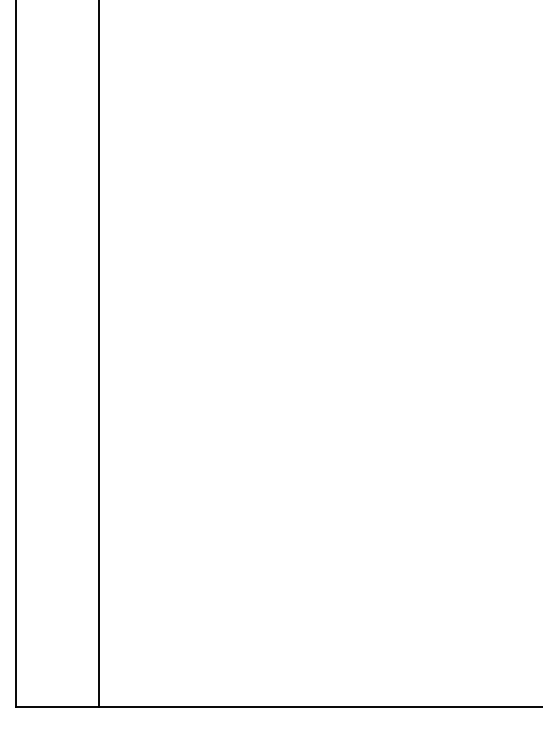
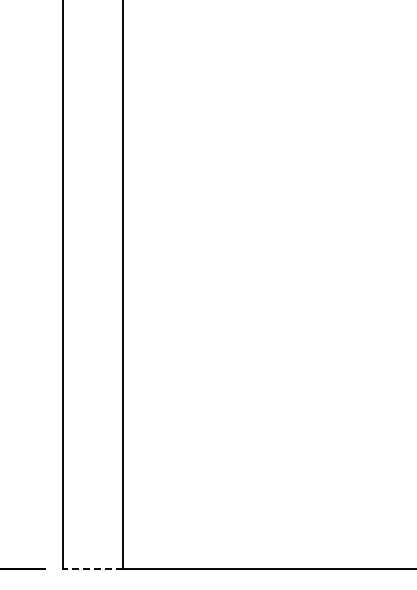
line: (56, 707) -> (92, 569), solid -> dashed

